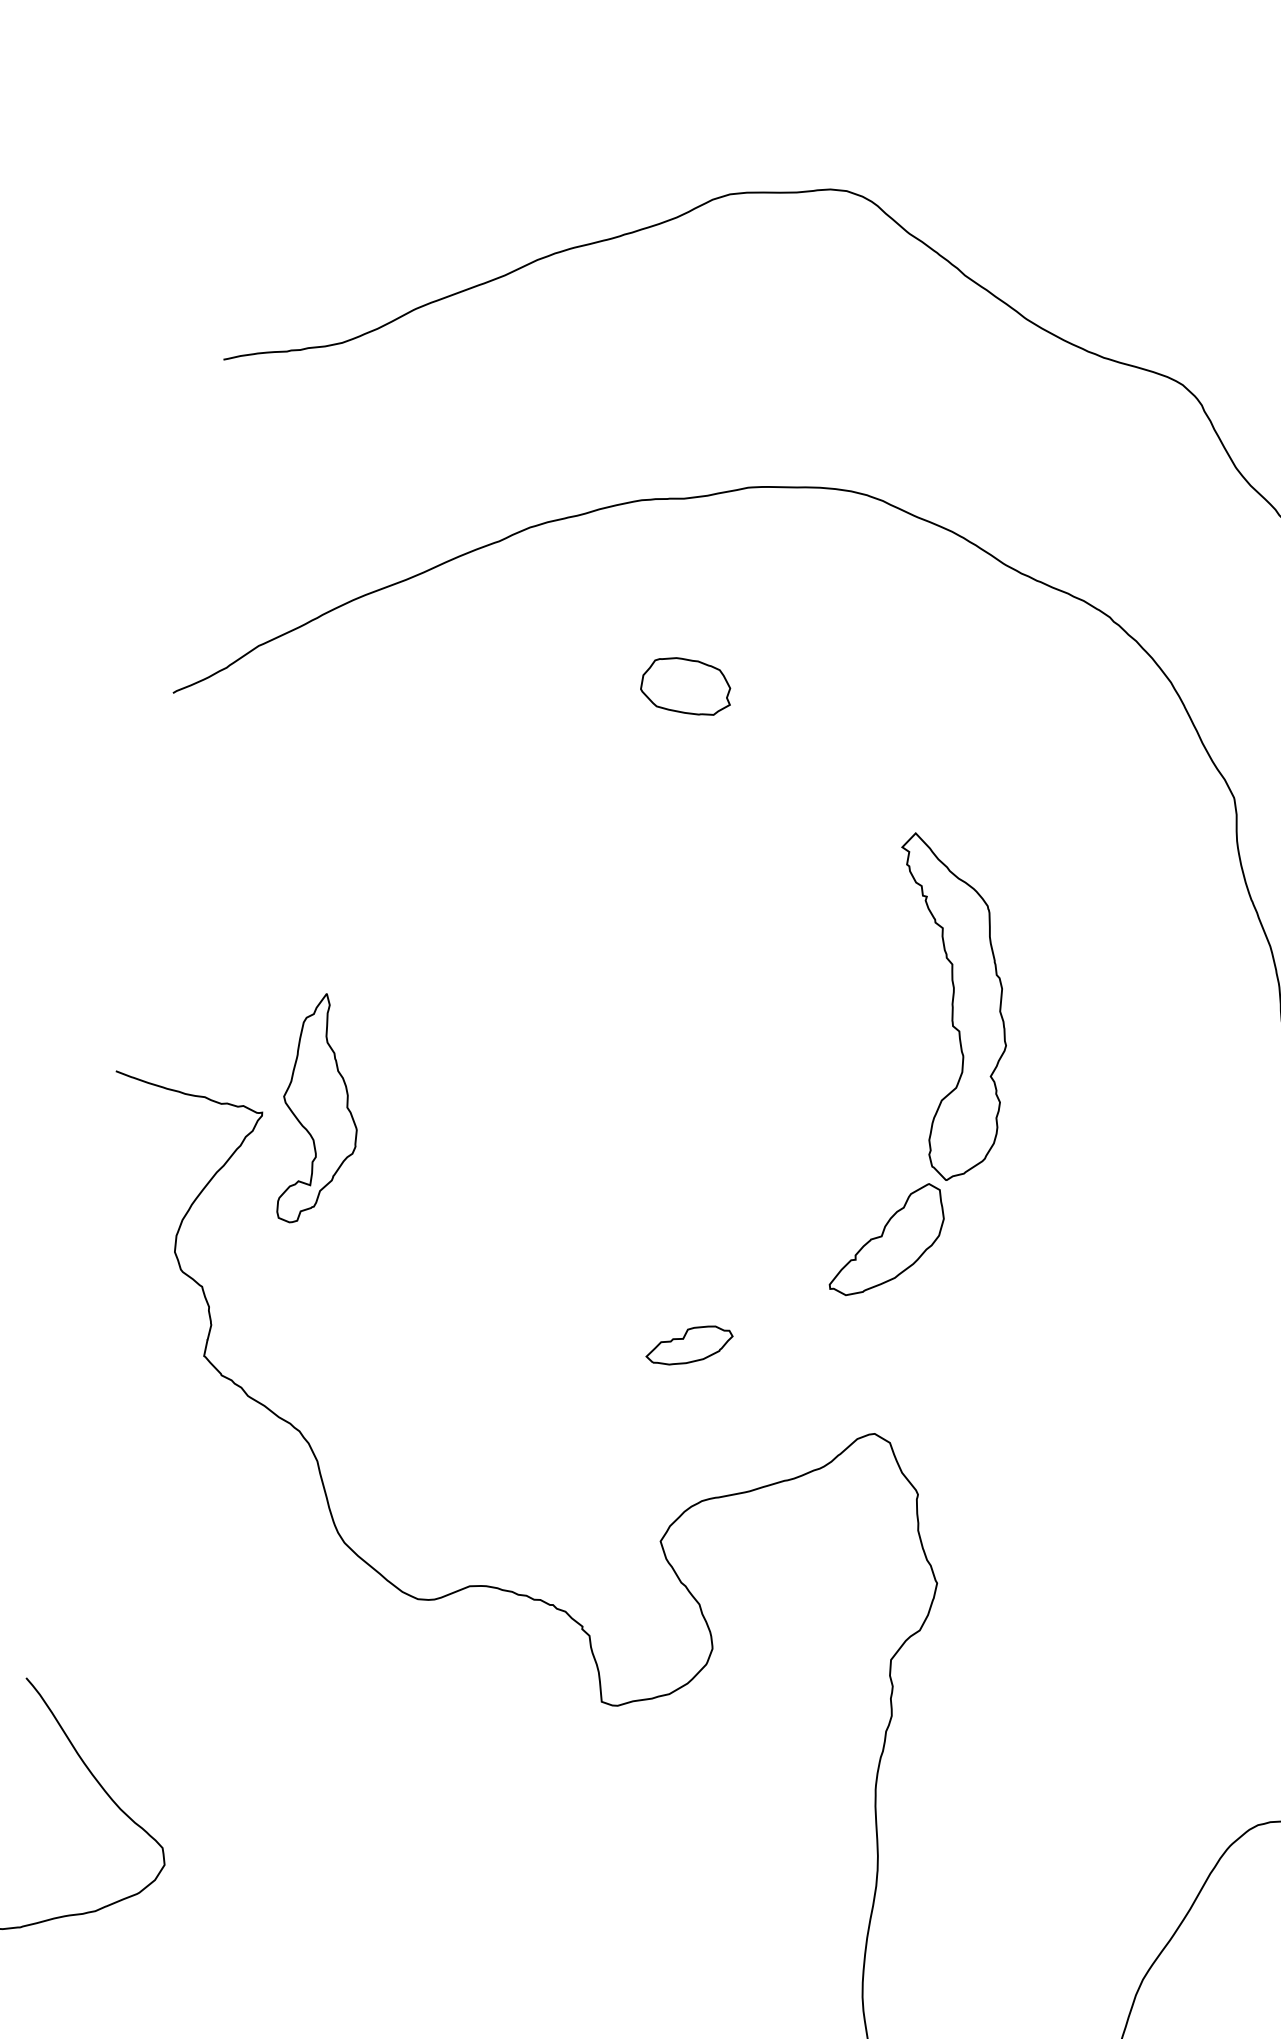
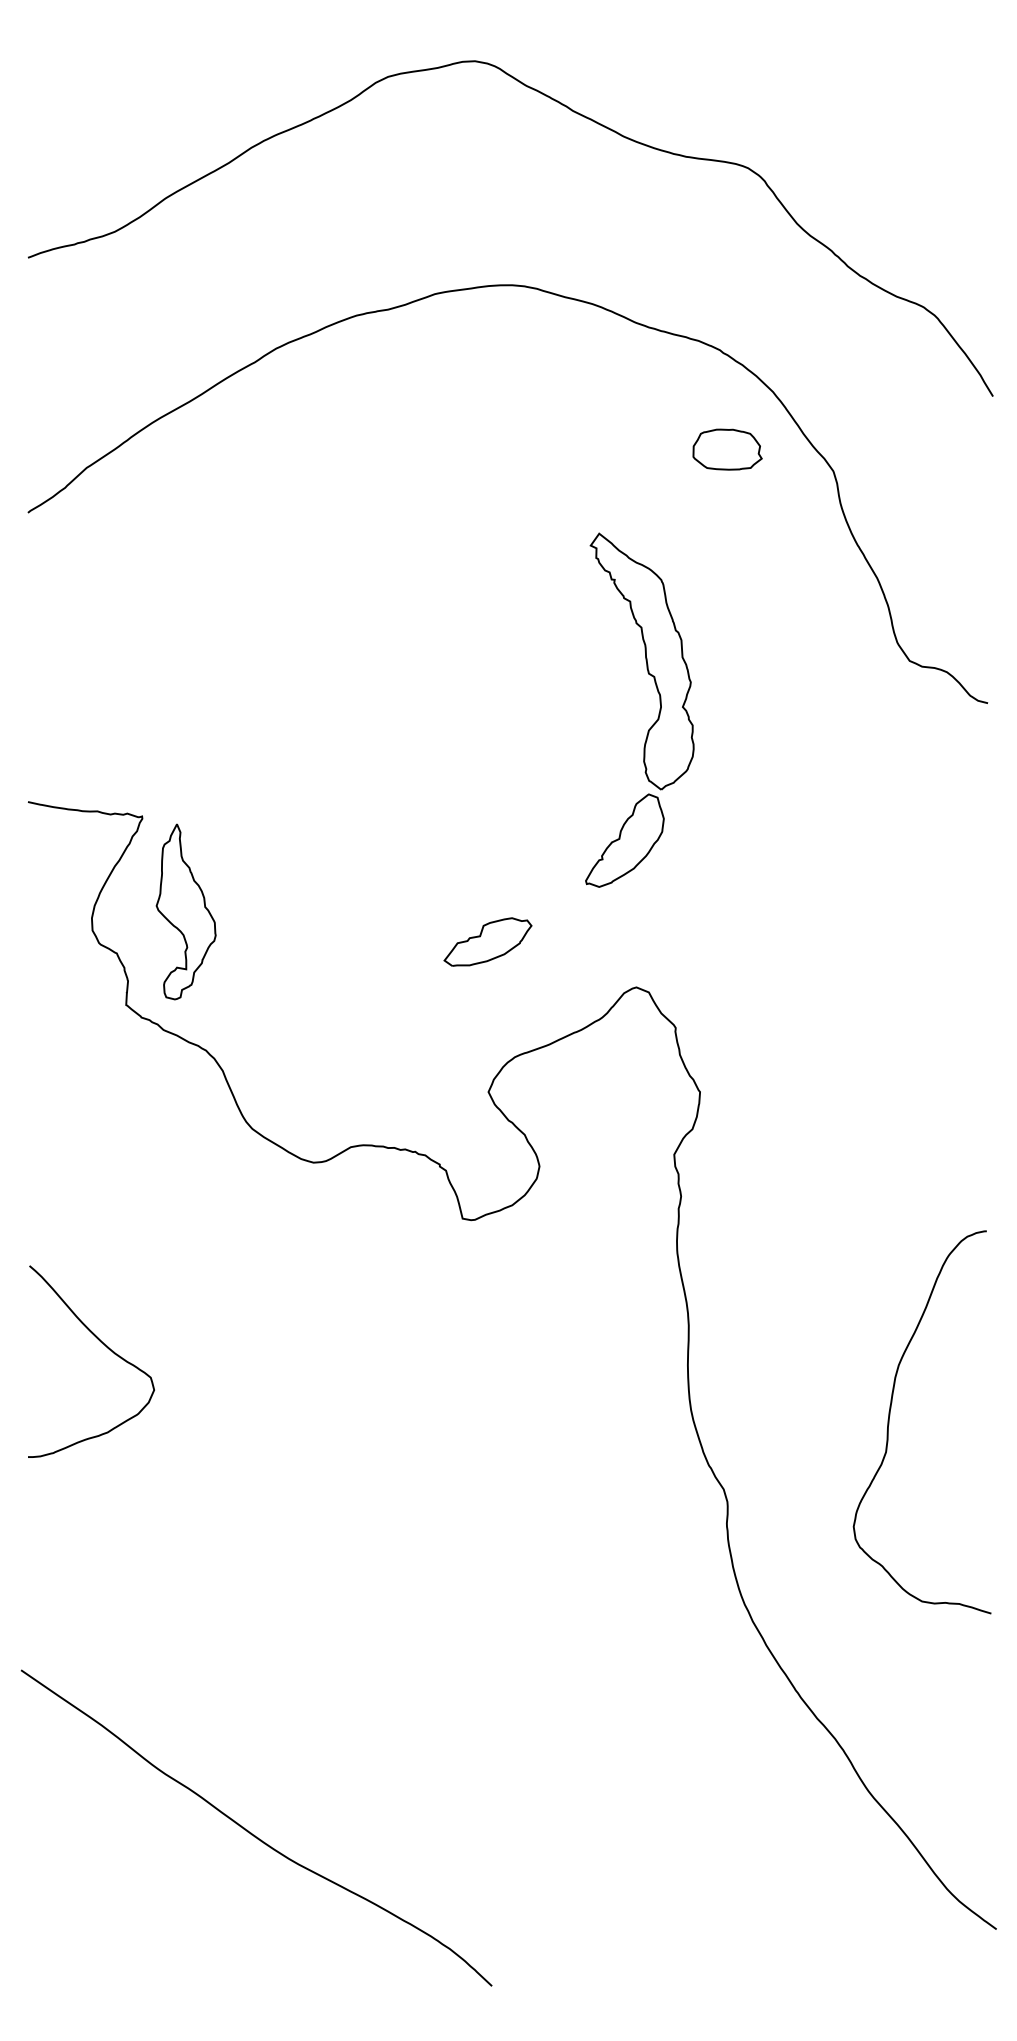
part: (686, 686) -> (727, 449), moved
part: (320, 1109) -> (185, 911), moved
part: (690, 1345) -> (488, 942), size x1.4

